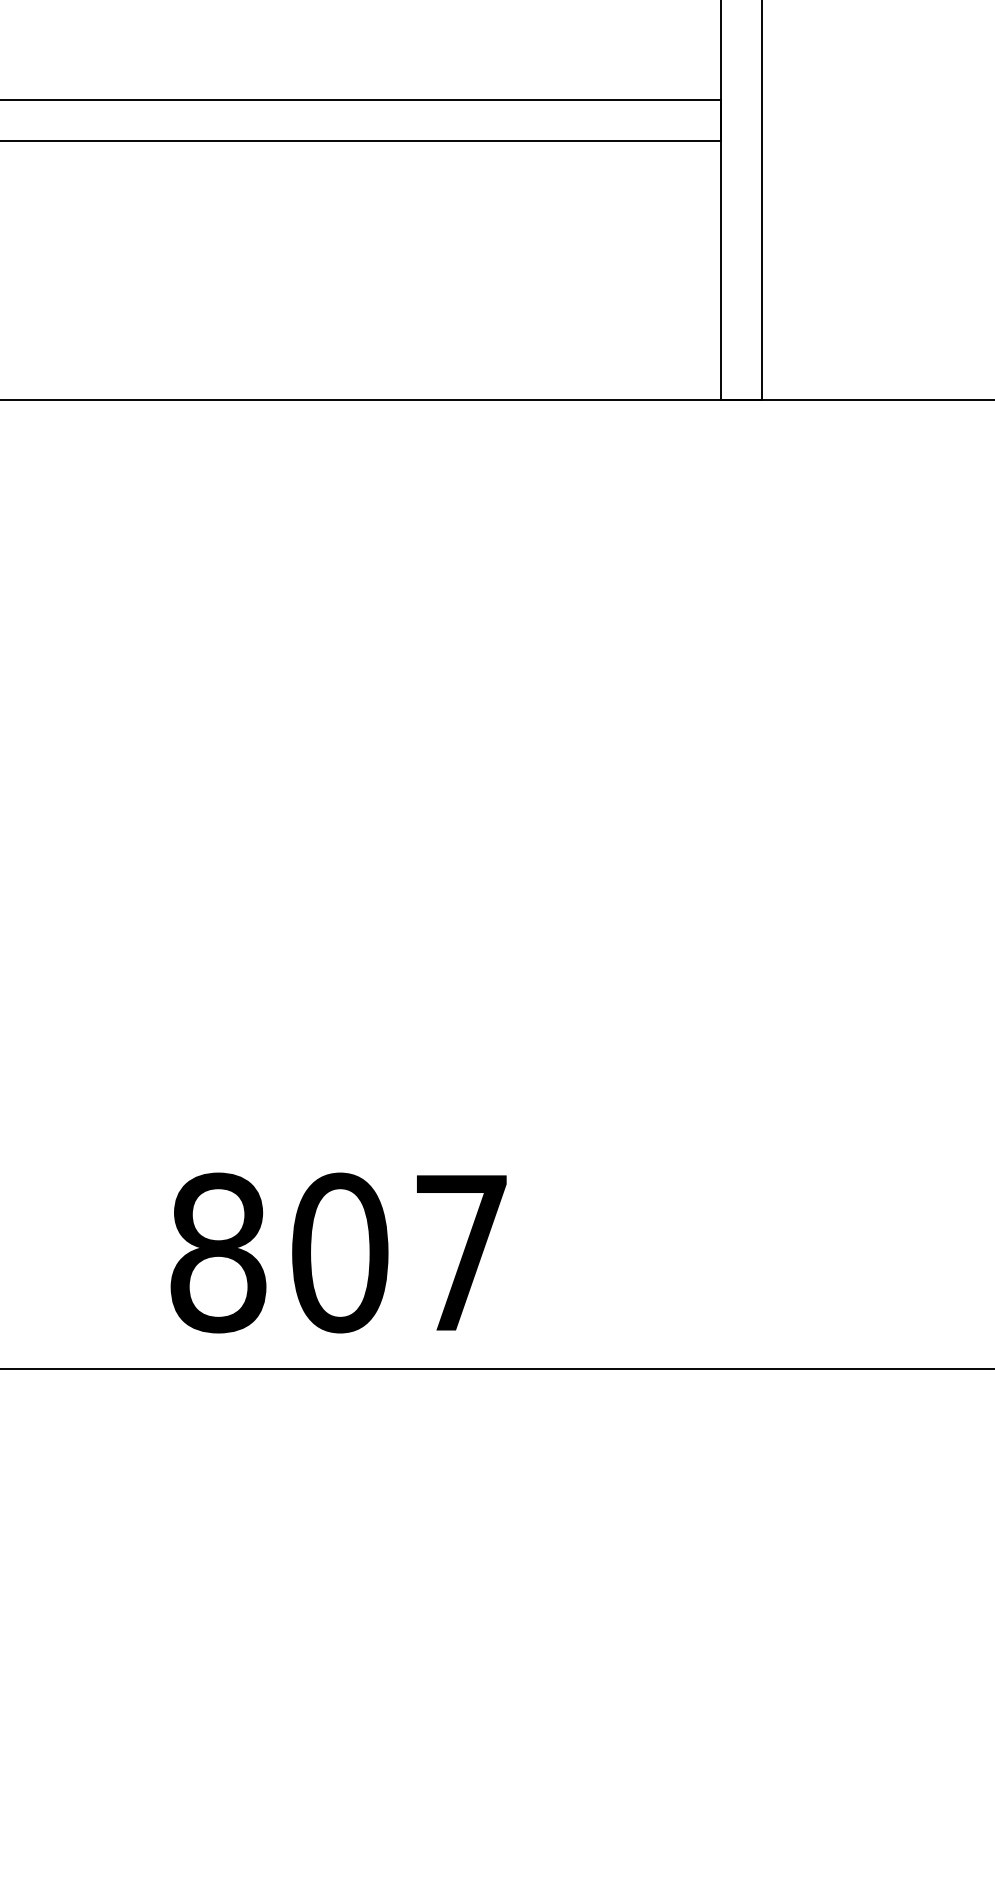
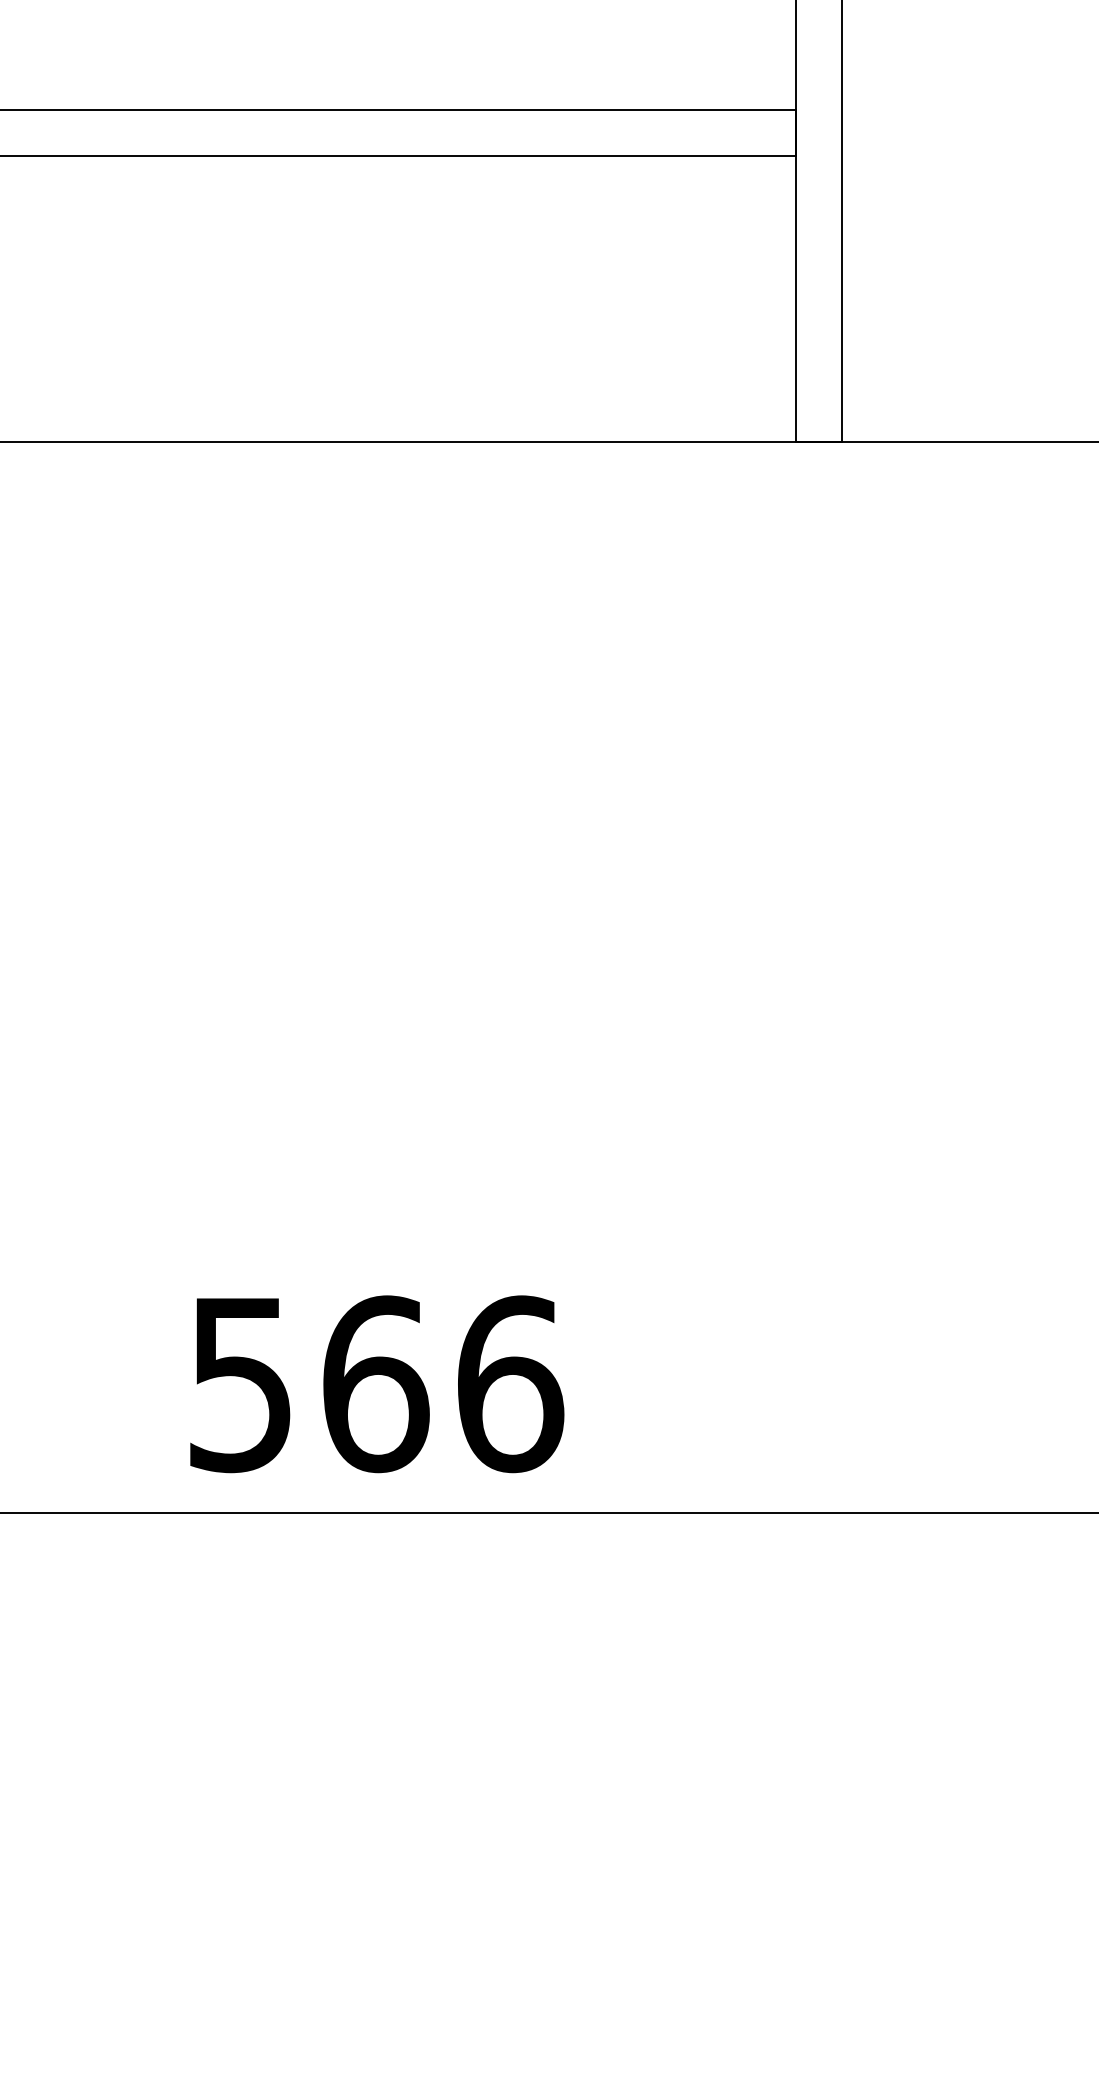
text: (340, 1252) -> (376, 1383), 807 -> 566

